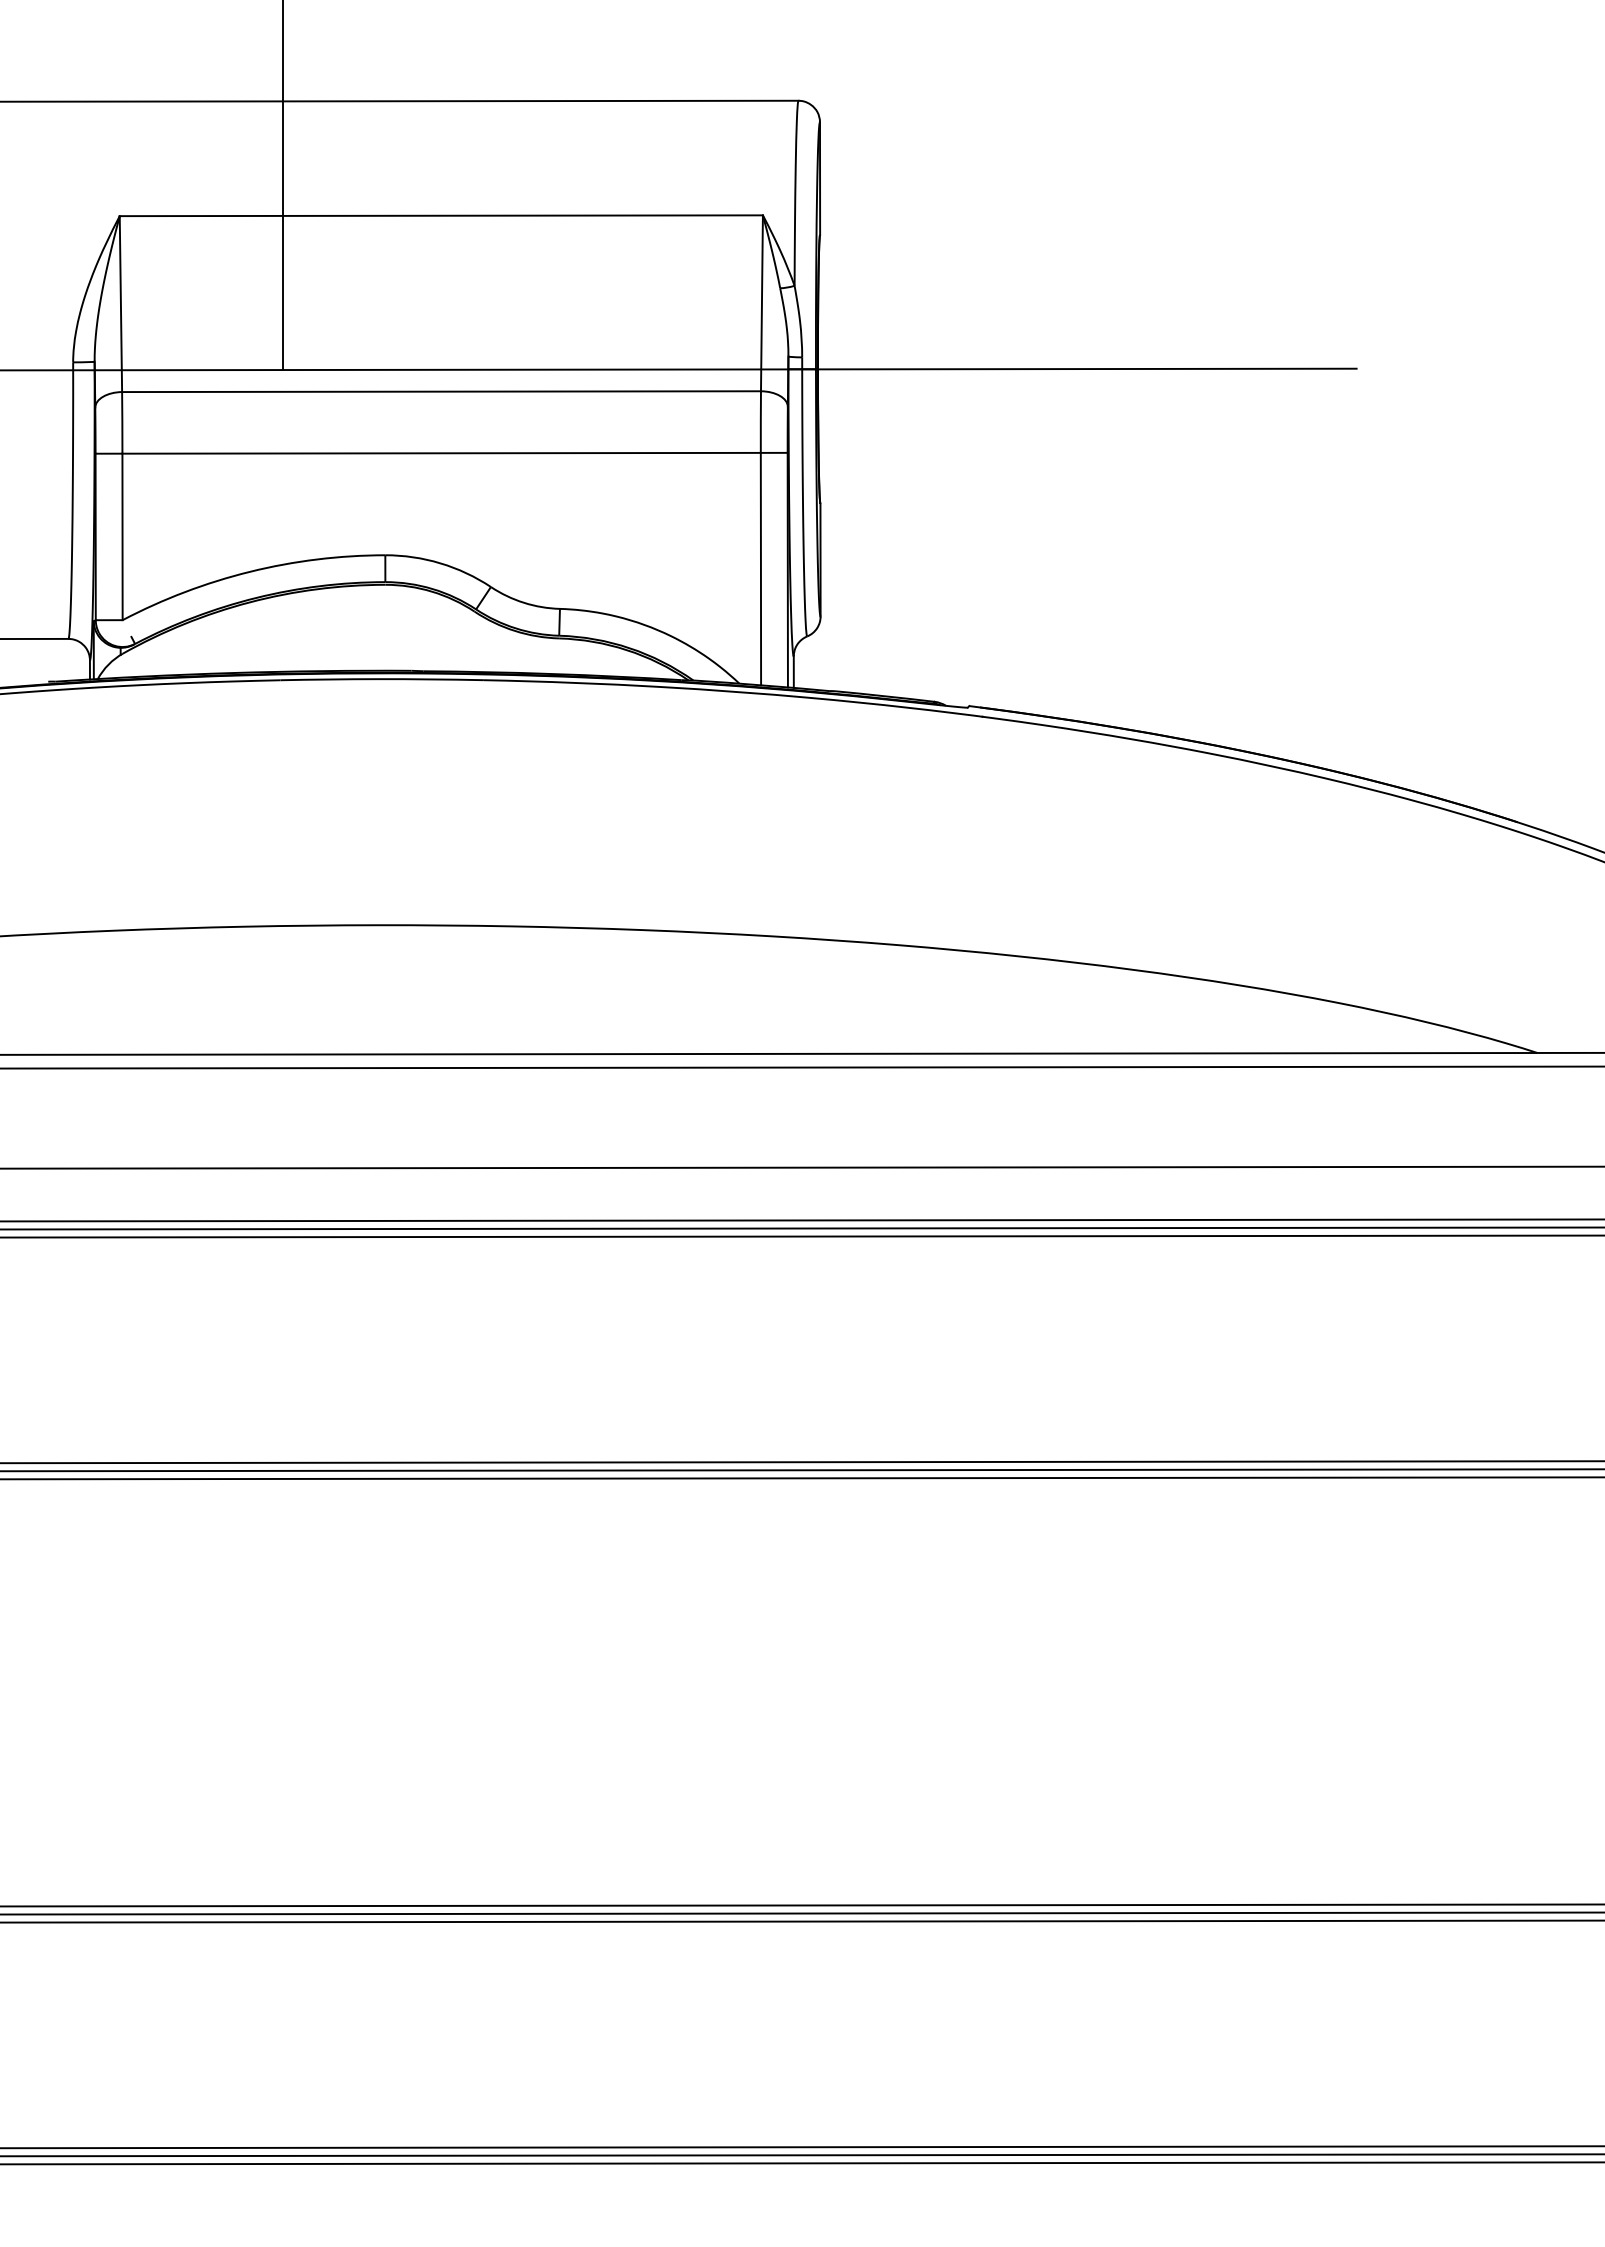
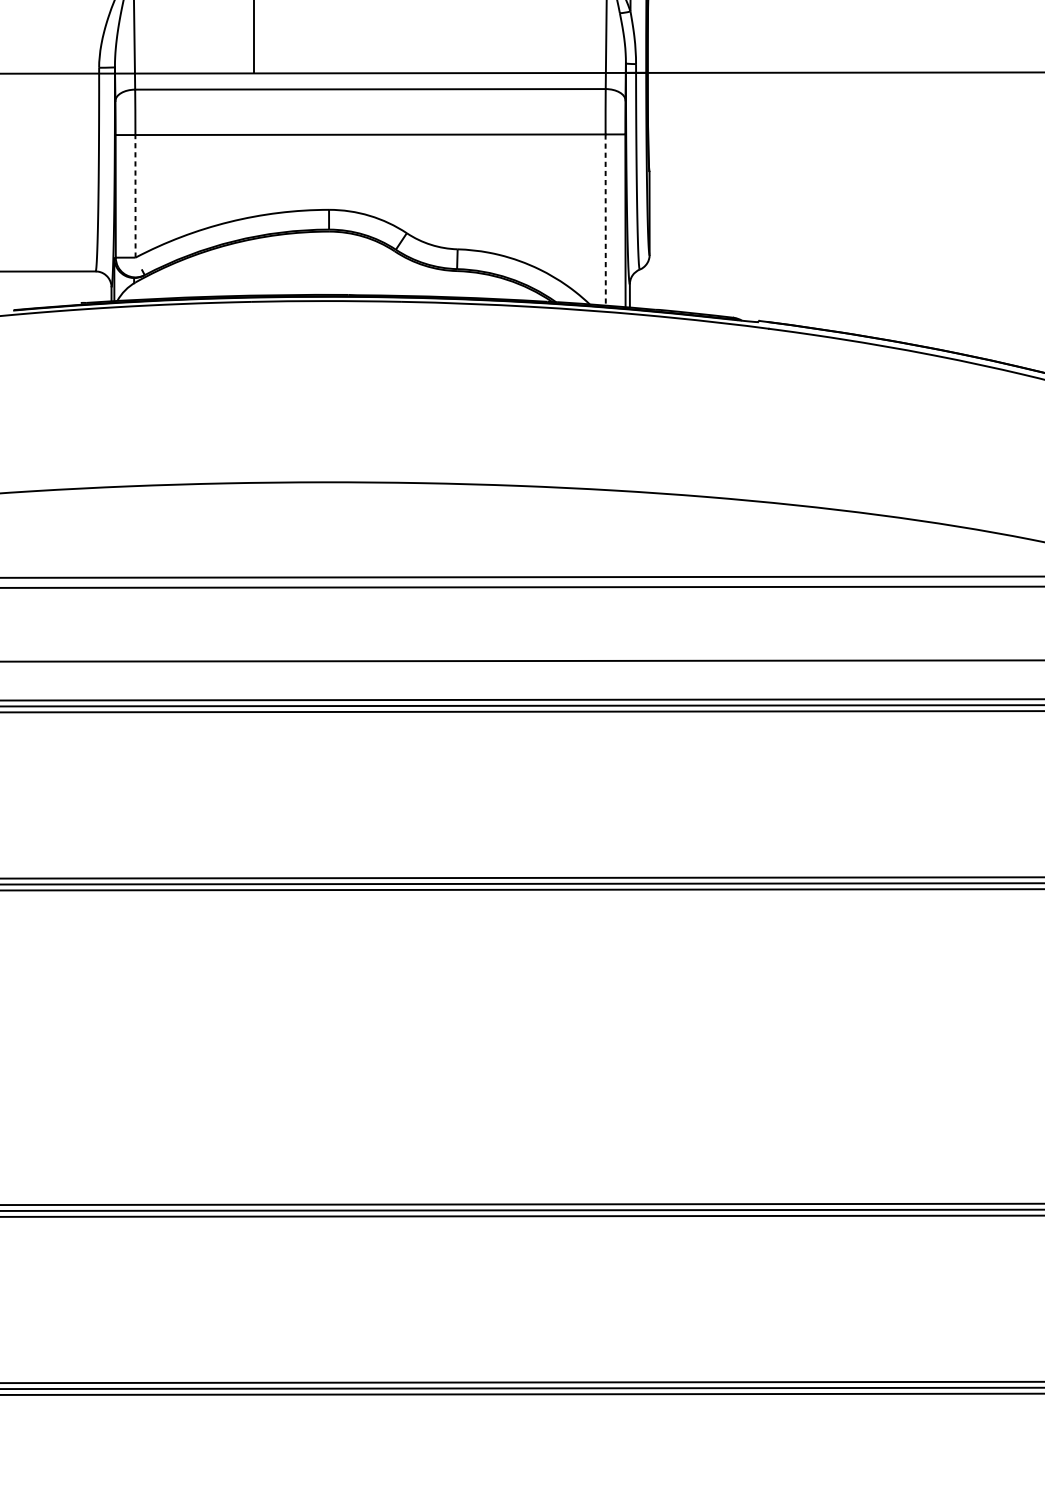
line: (122, 536) -> (135, 196), solid -> dashed
line: (760, 569) -> (605, 220), solid -> dashed

